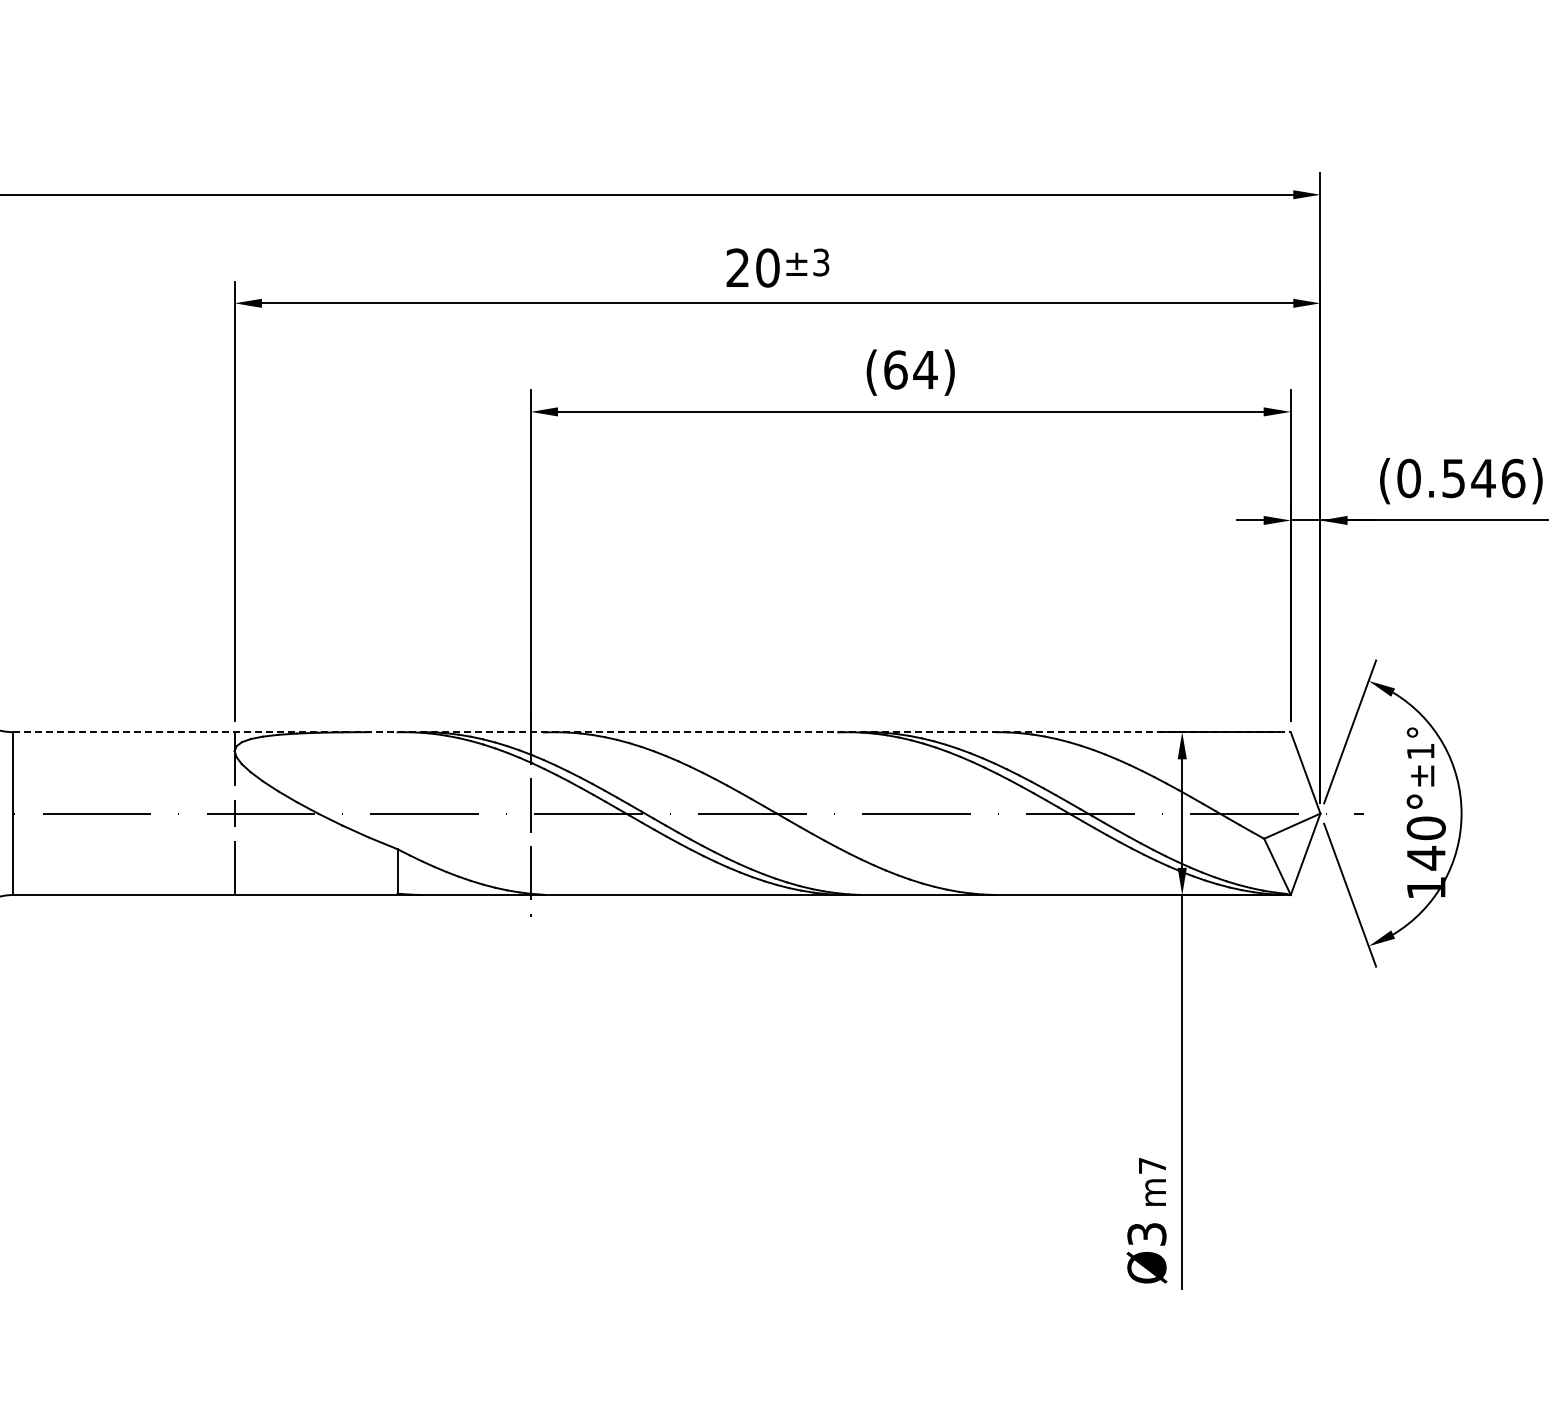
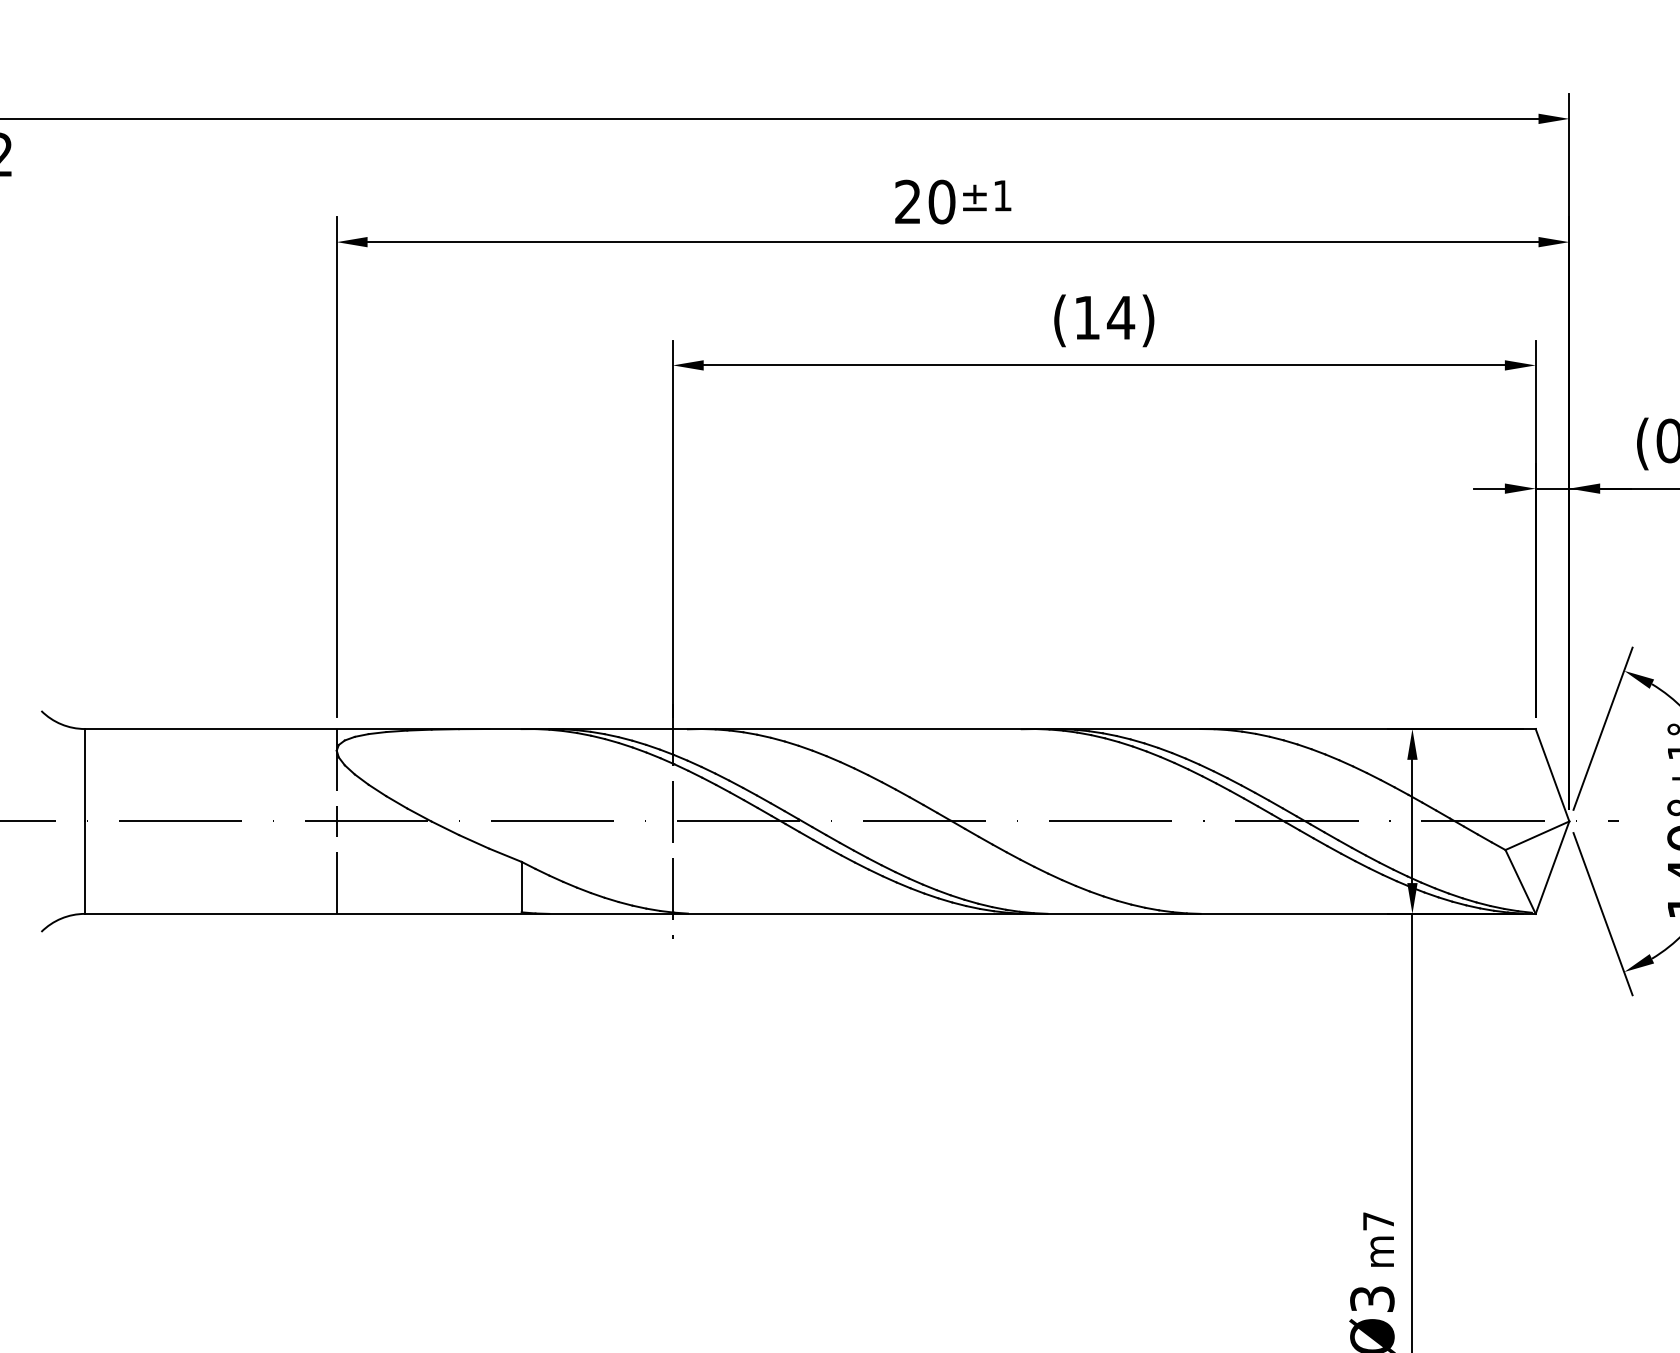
text: (821, 262) -> (1002, 195), ±3 -> ±1
text: (895, 369) -> (1086, 317), (64) -> (14)
line: (651, 732) -> (809, 729), dashed -> solid

